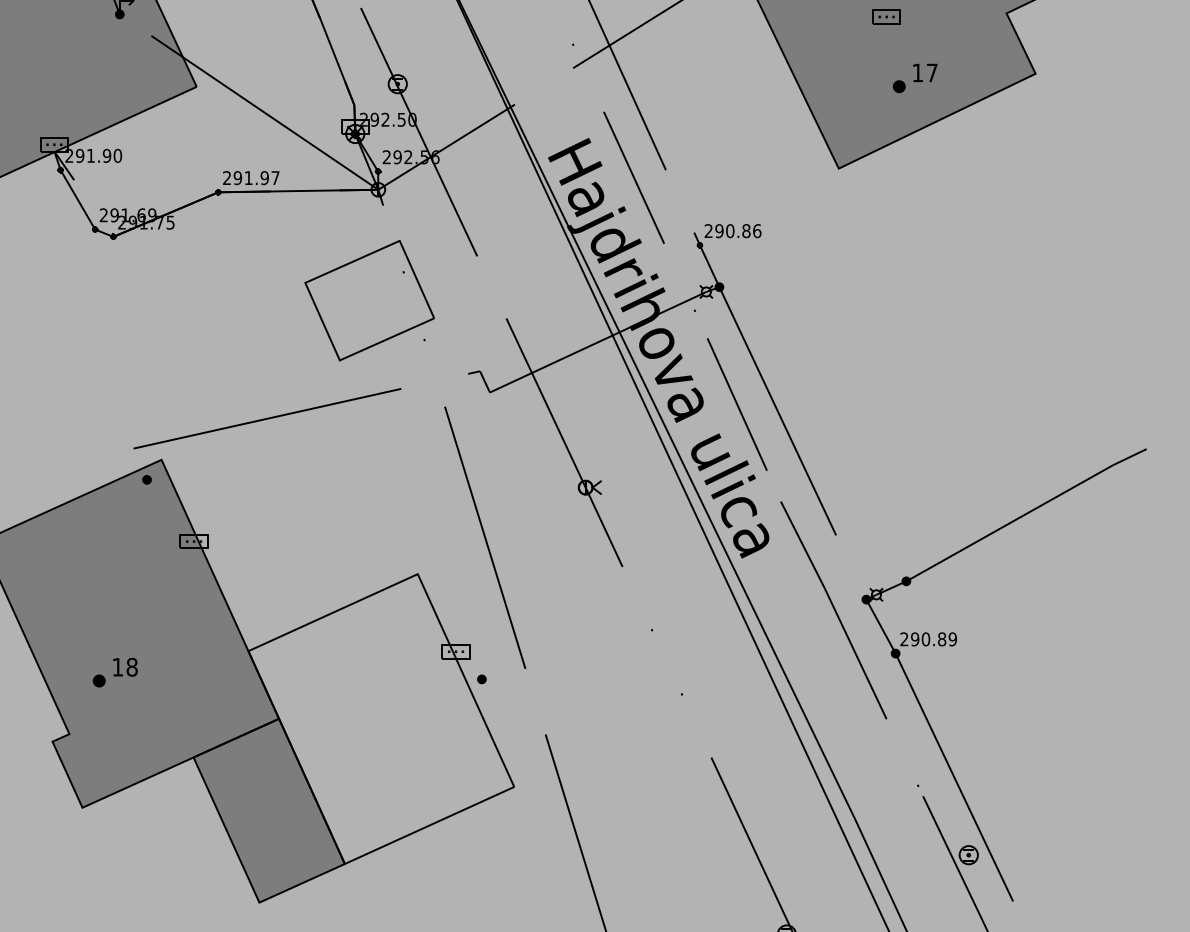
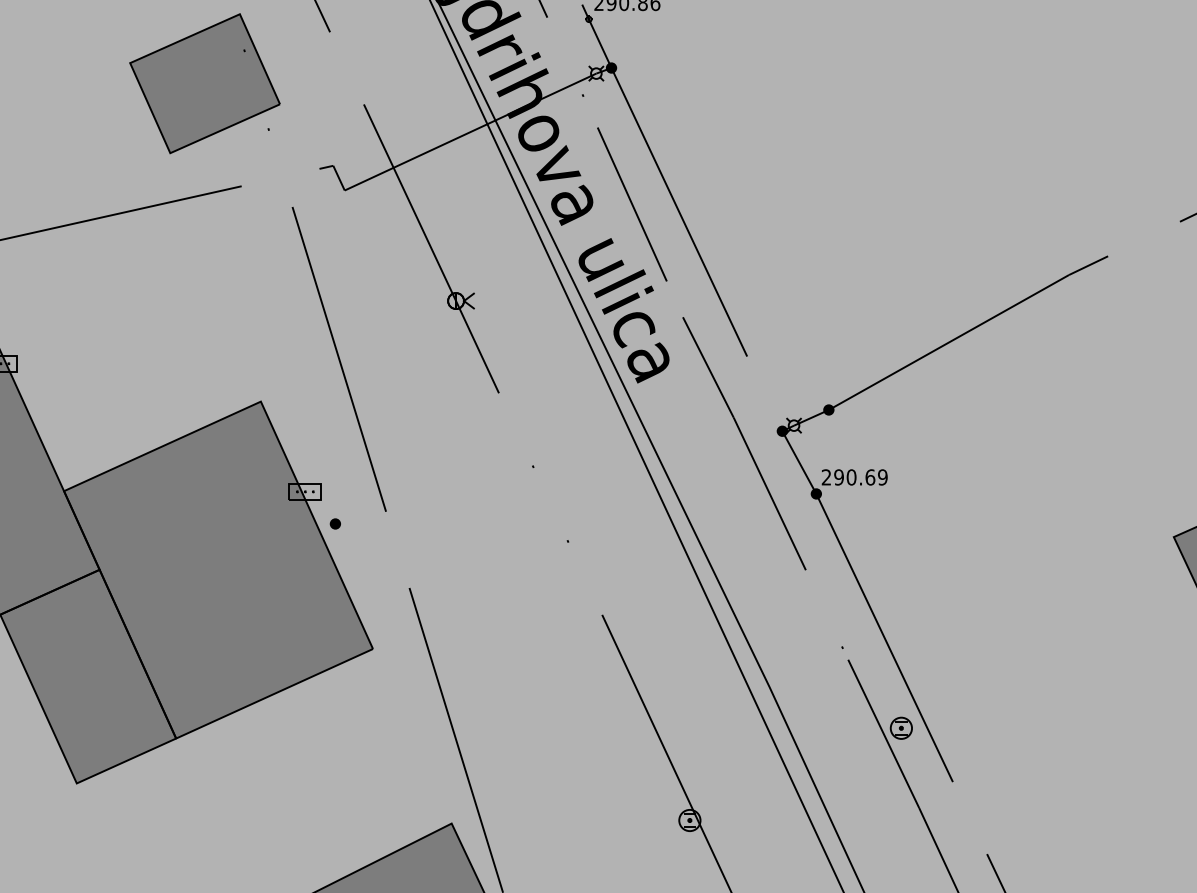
fill: (369, 300) -> (204, 83), added
text: (942, 639) -> (870, 477), 290.89 -> 290.69
fill: (381, 718) -> (218, 569), added

